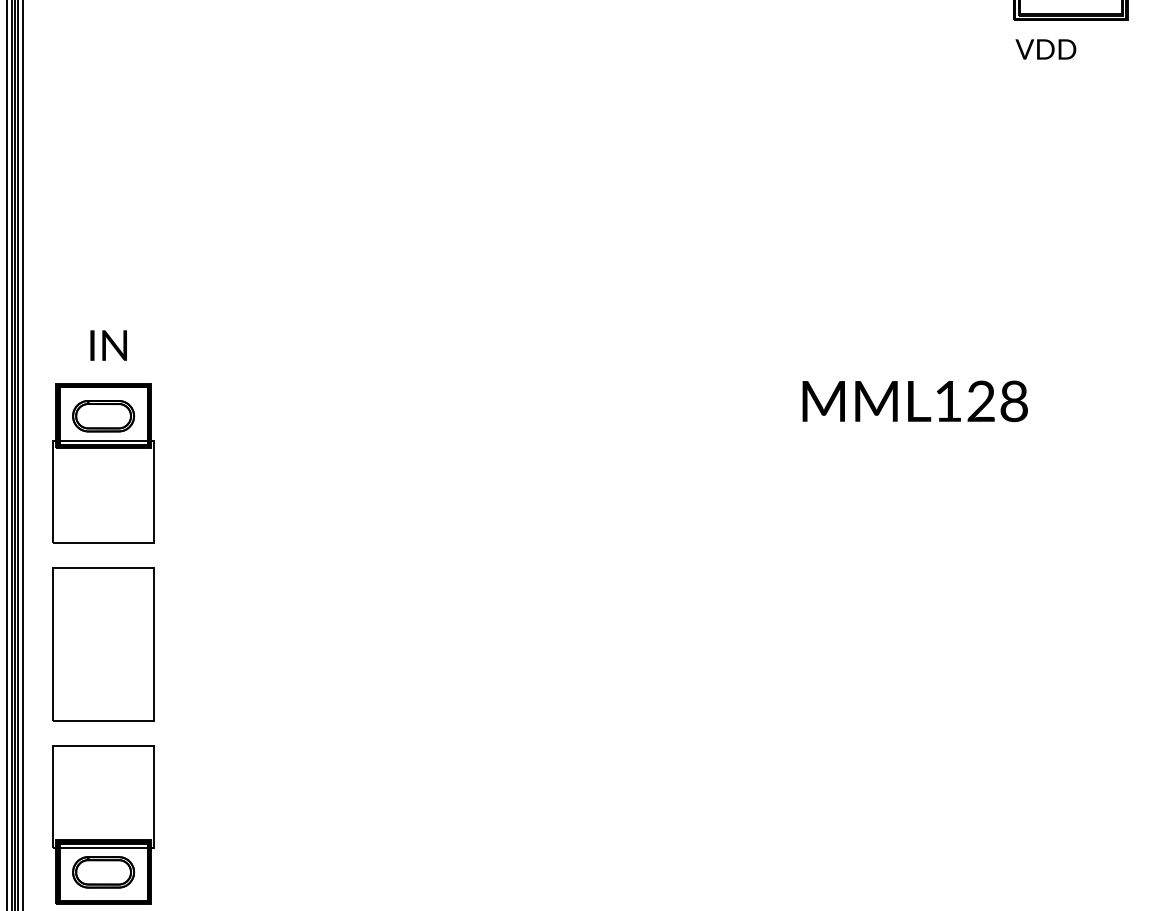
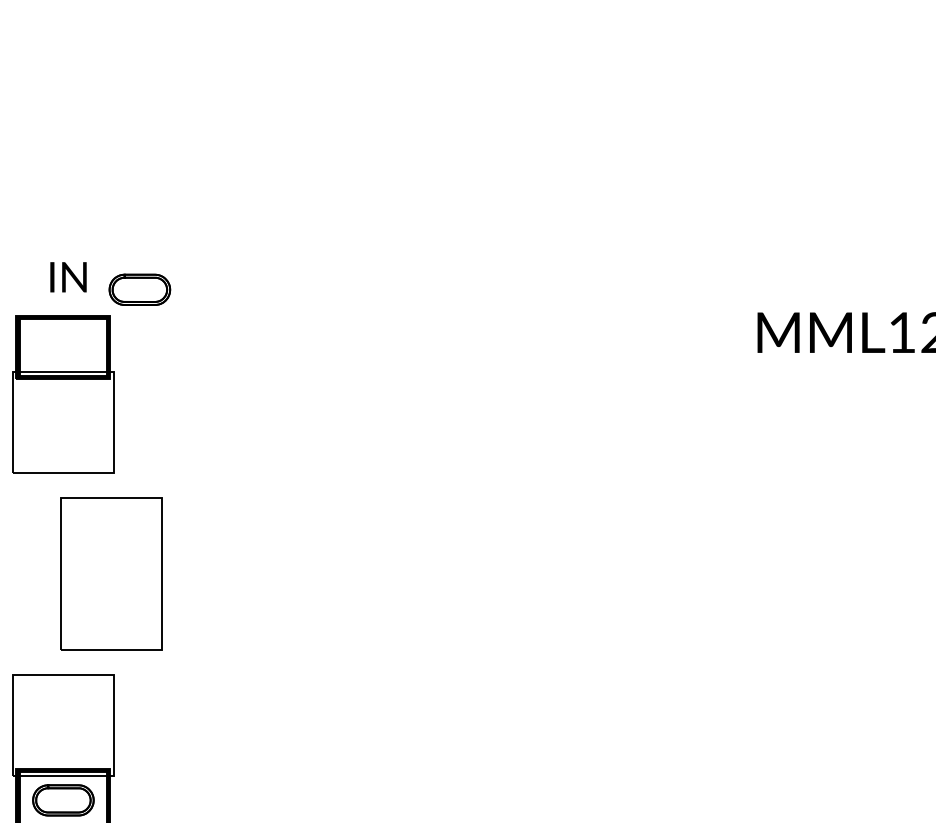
part: (103, 416) -> (139, 290), moved
part: (103, 644) -> (110, 574), moved

